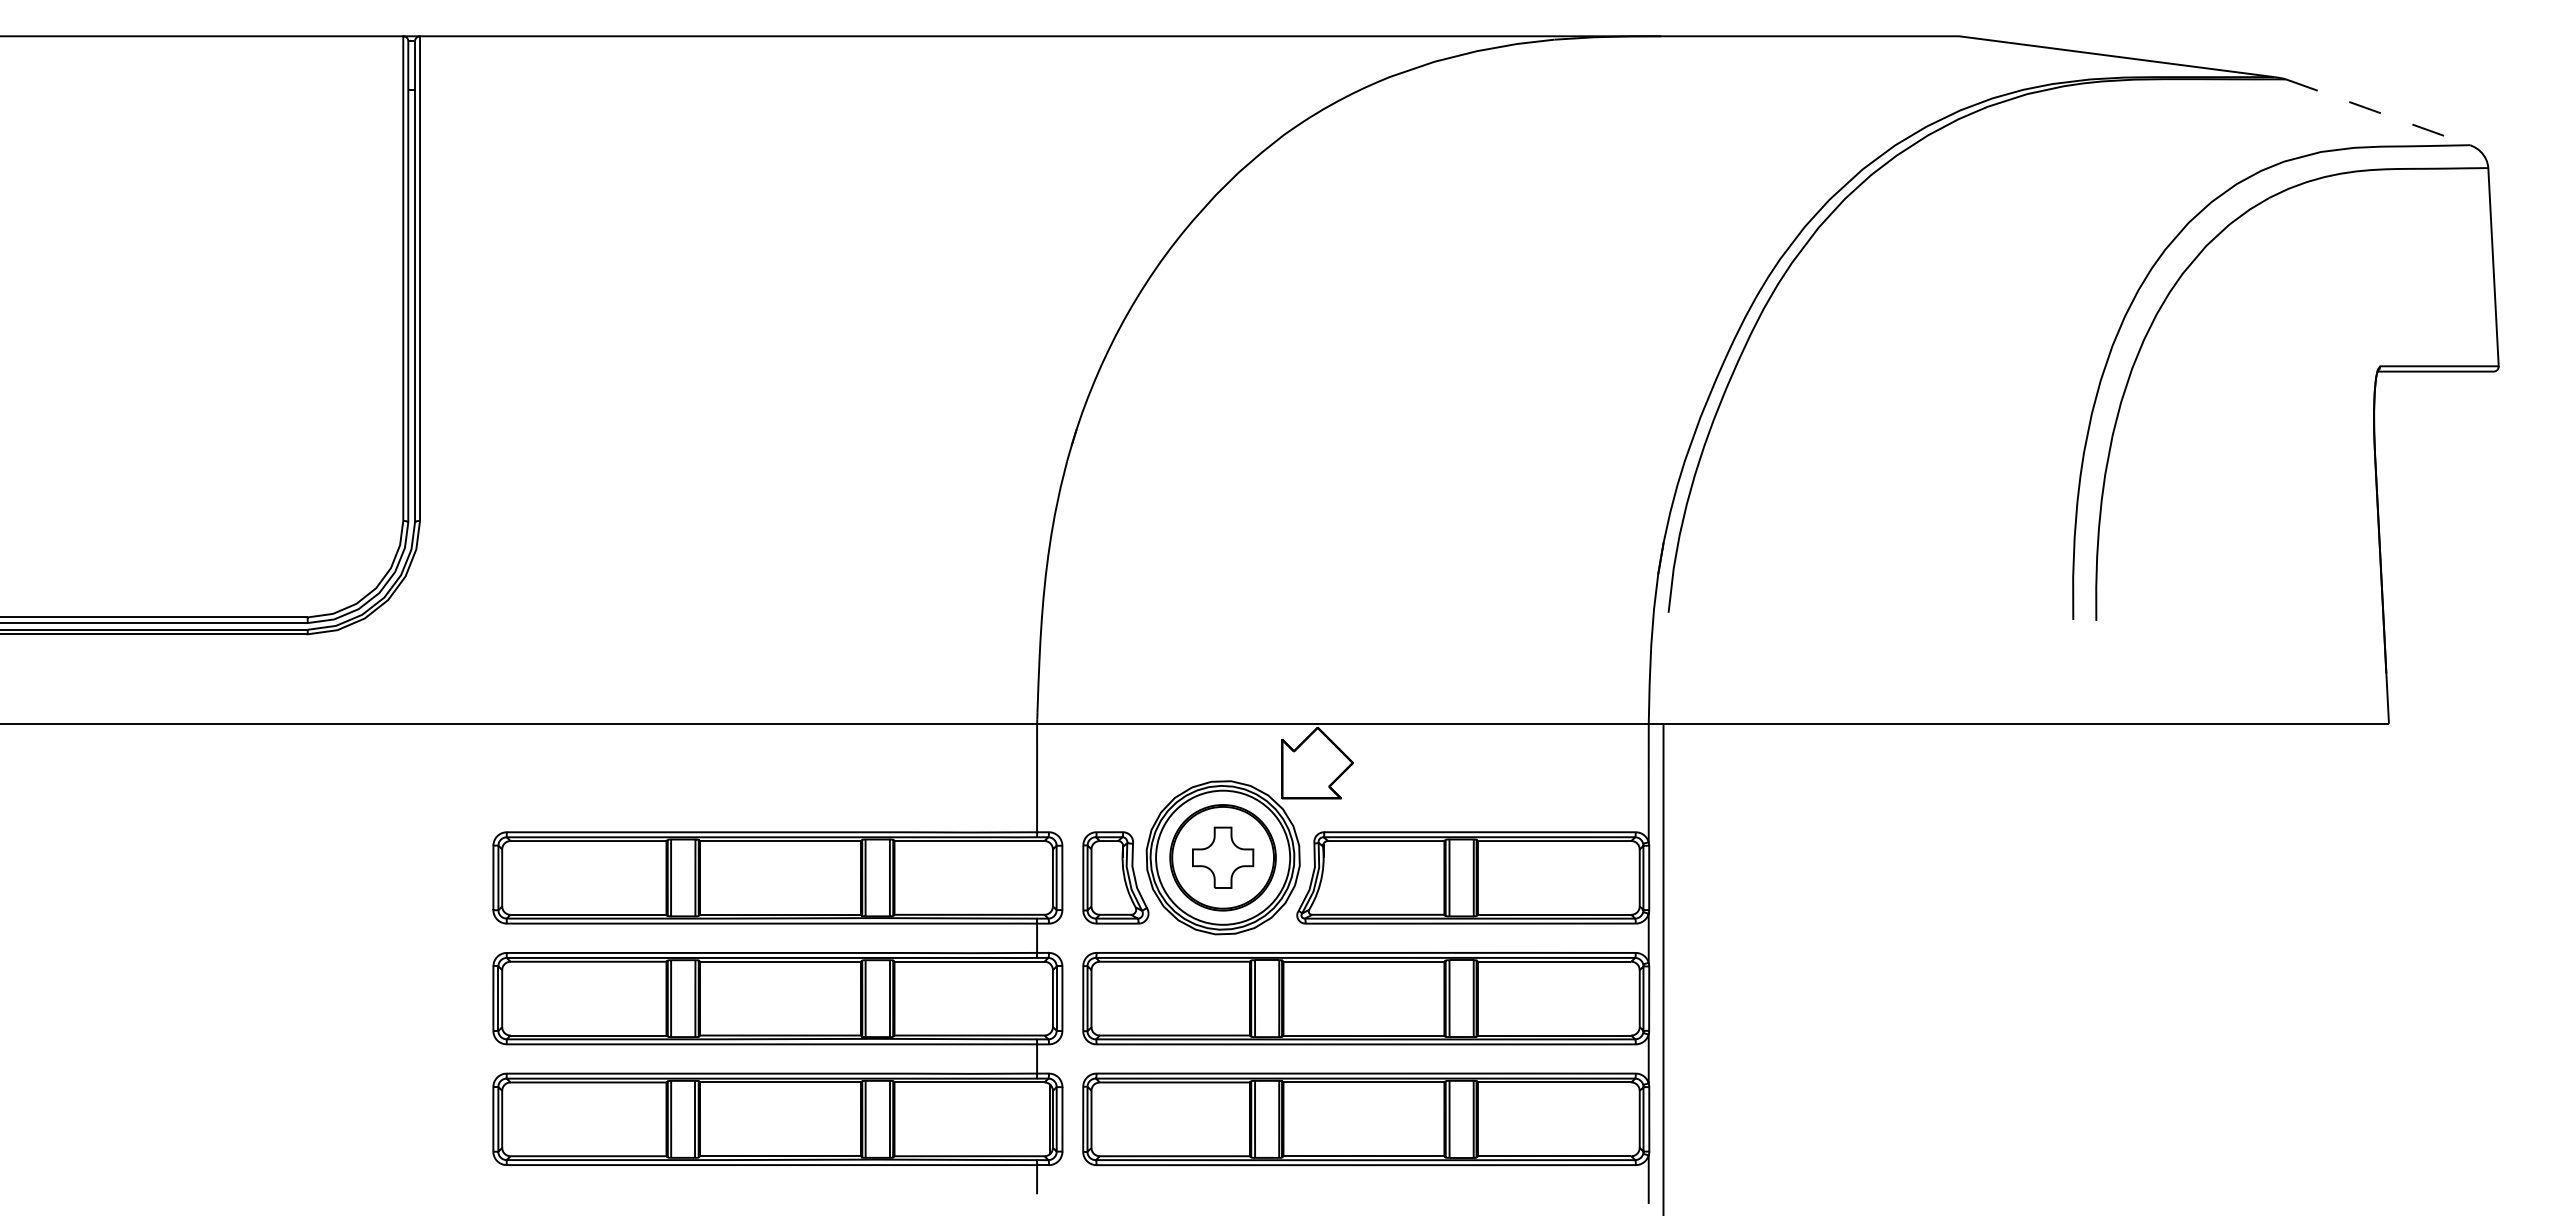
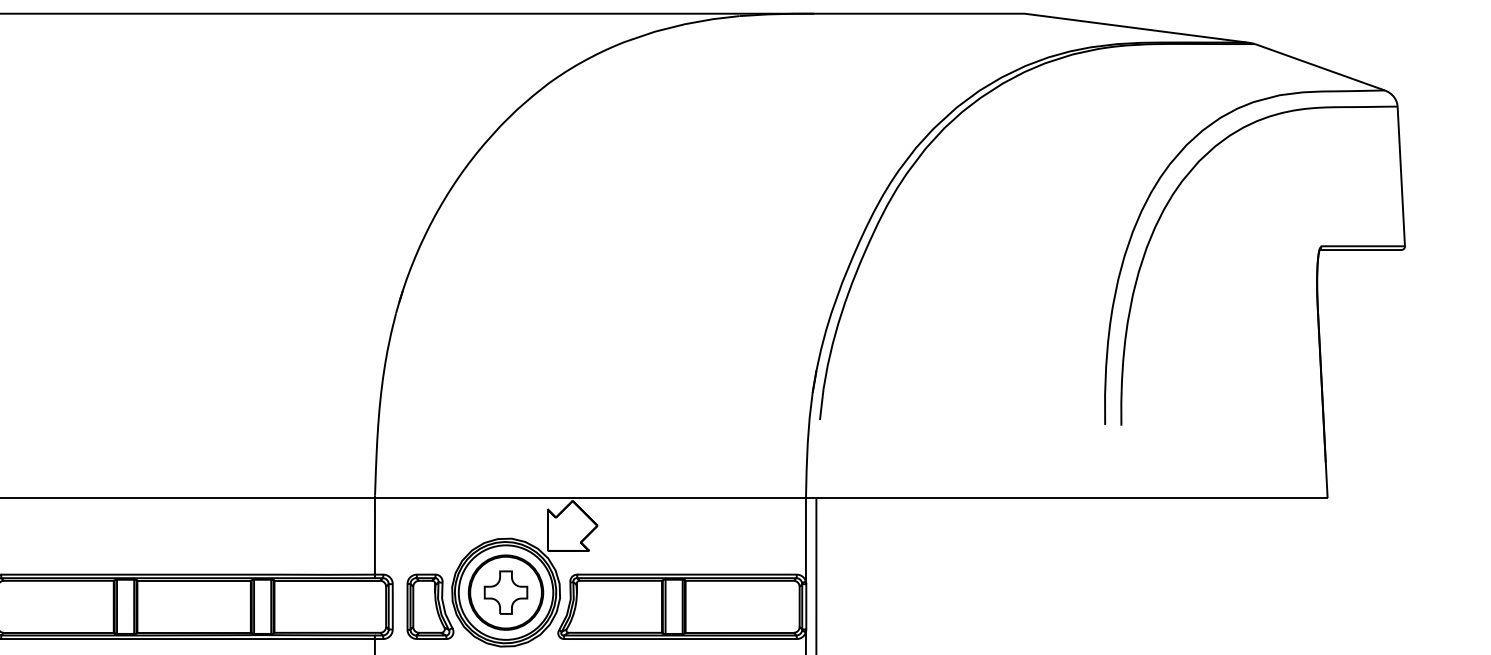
line: (2378, 112) -> (1320, 67), dashed -> solid

